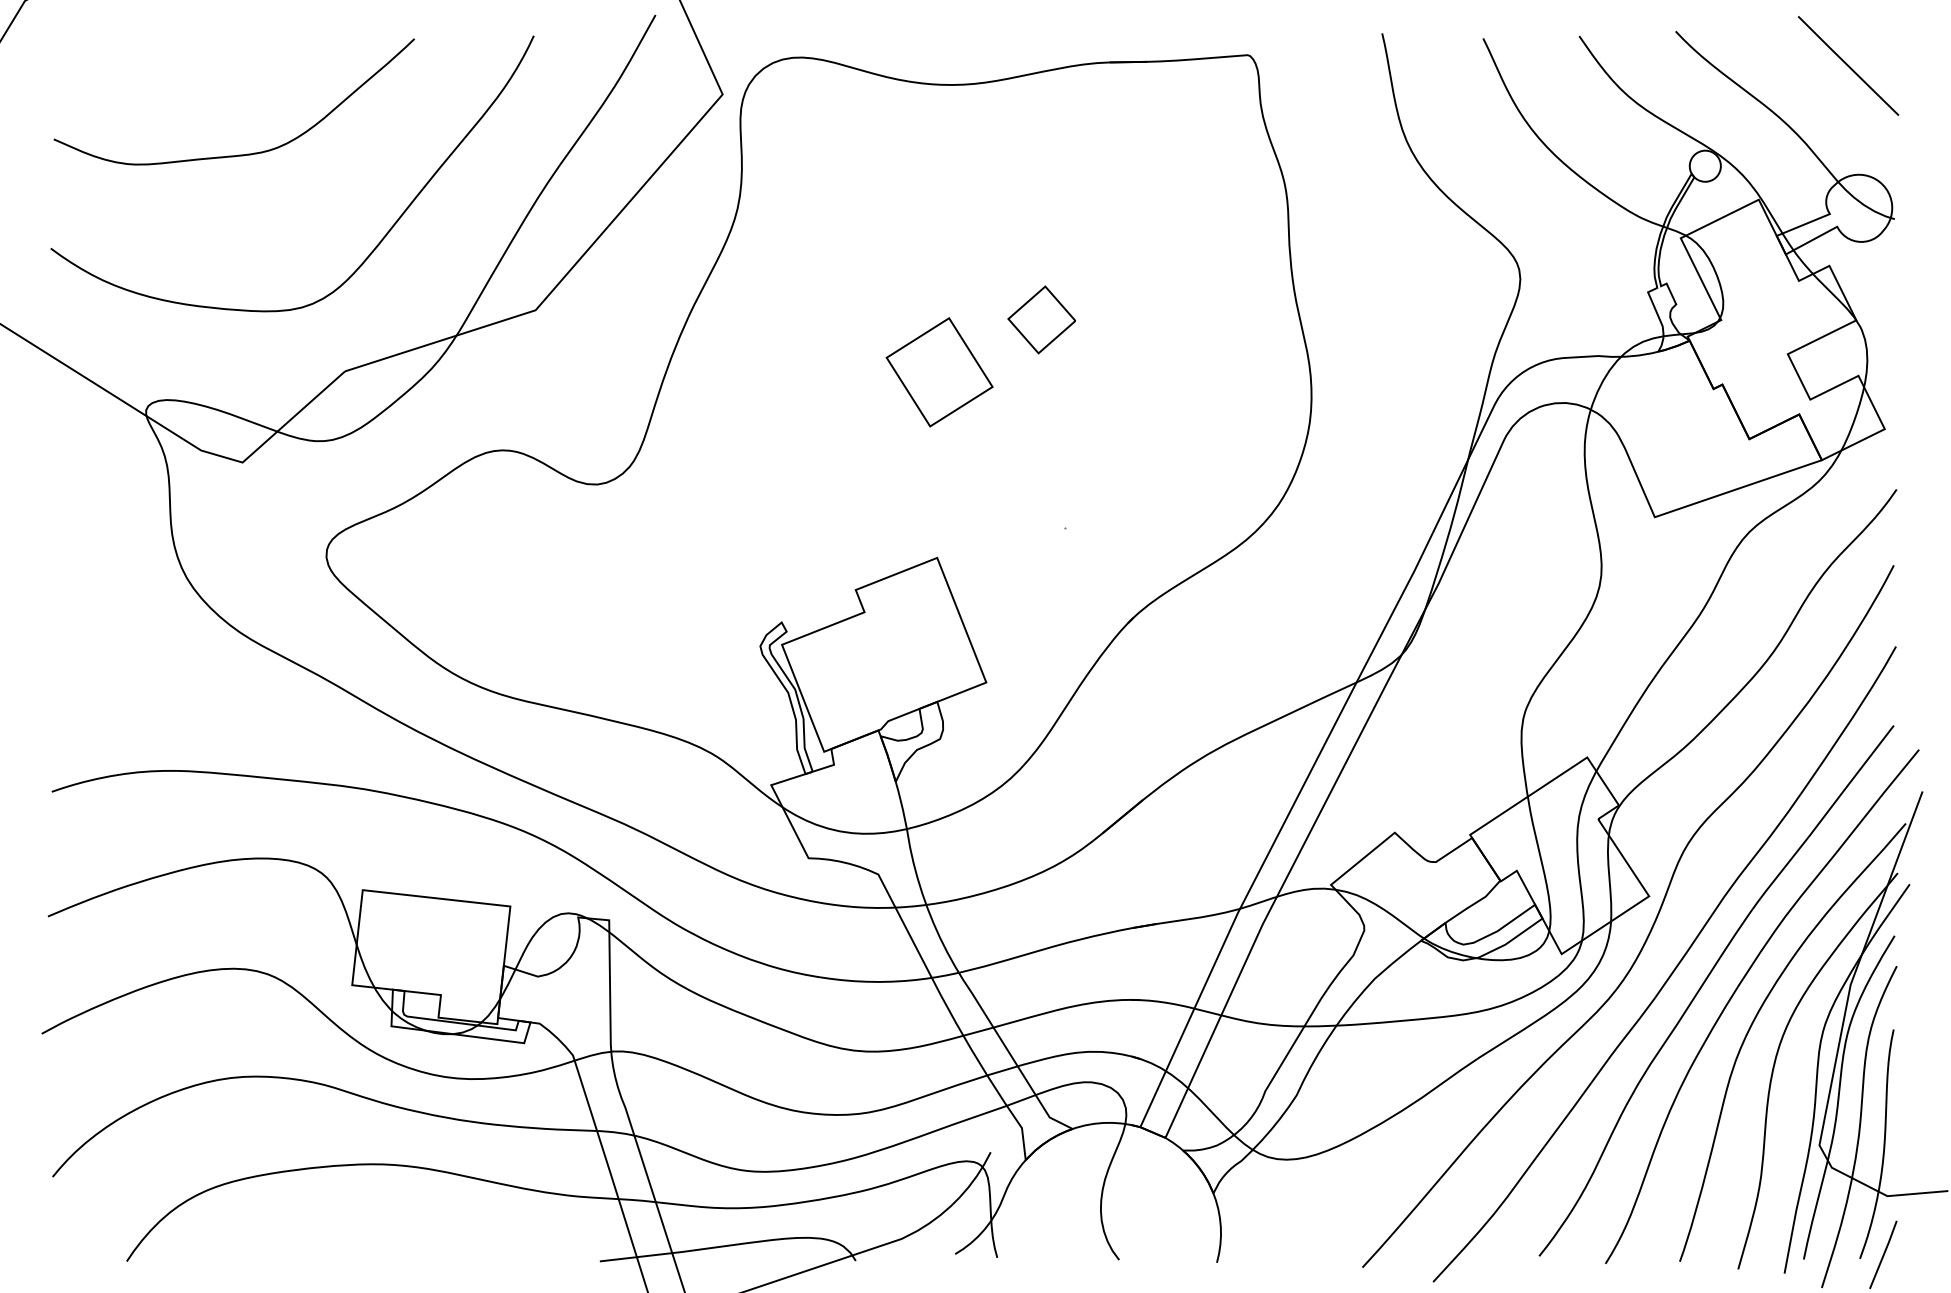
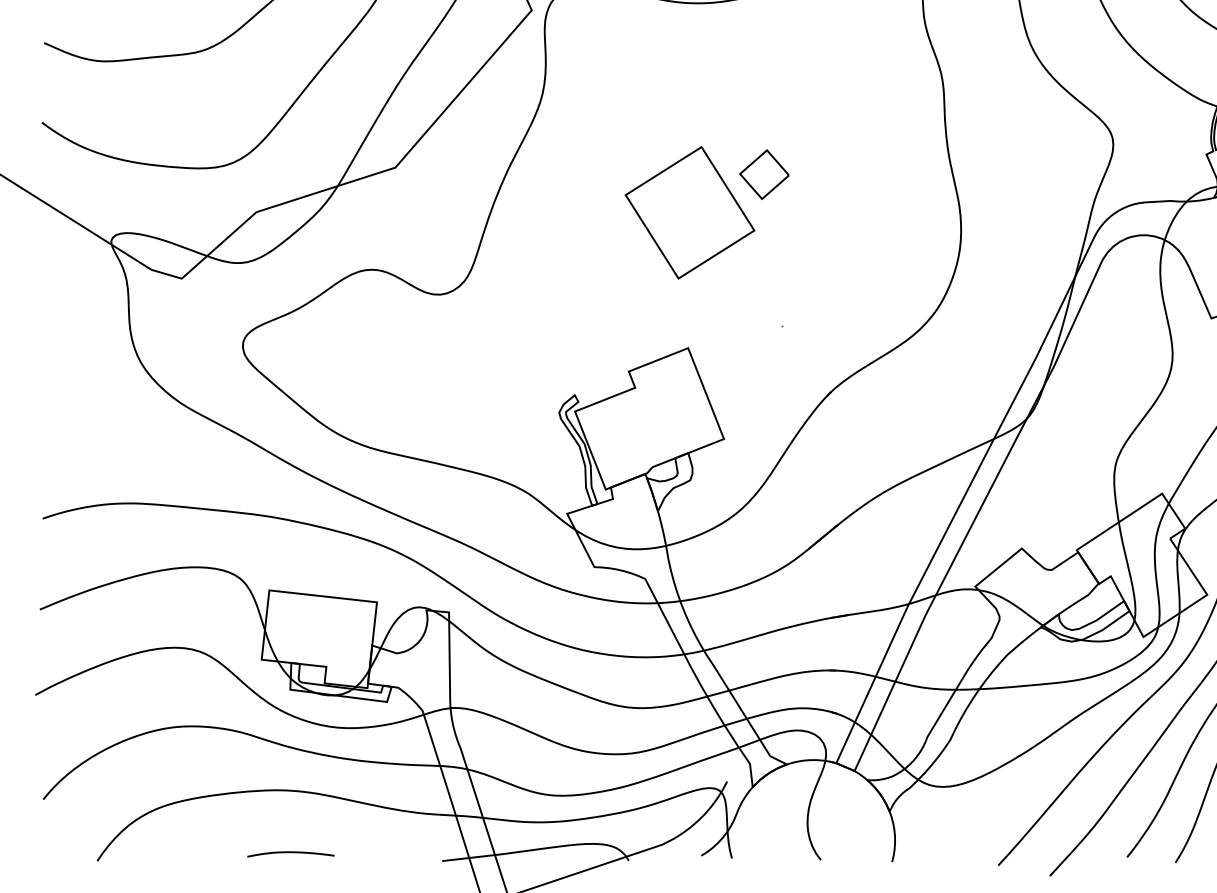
part: (939, 372) -> (689, 212), size x1.67
curve: (392, 1250) -> (291, 853), added

